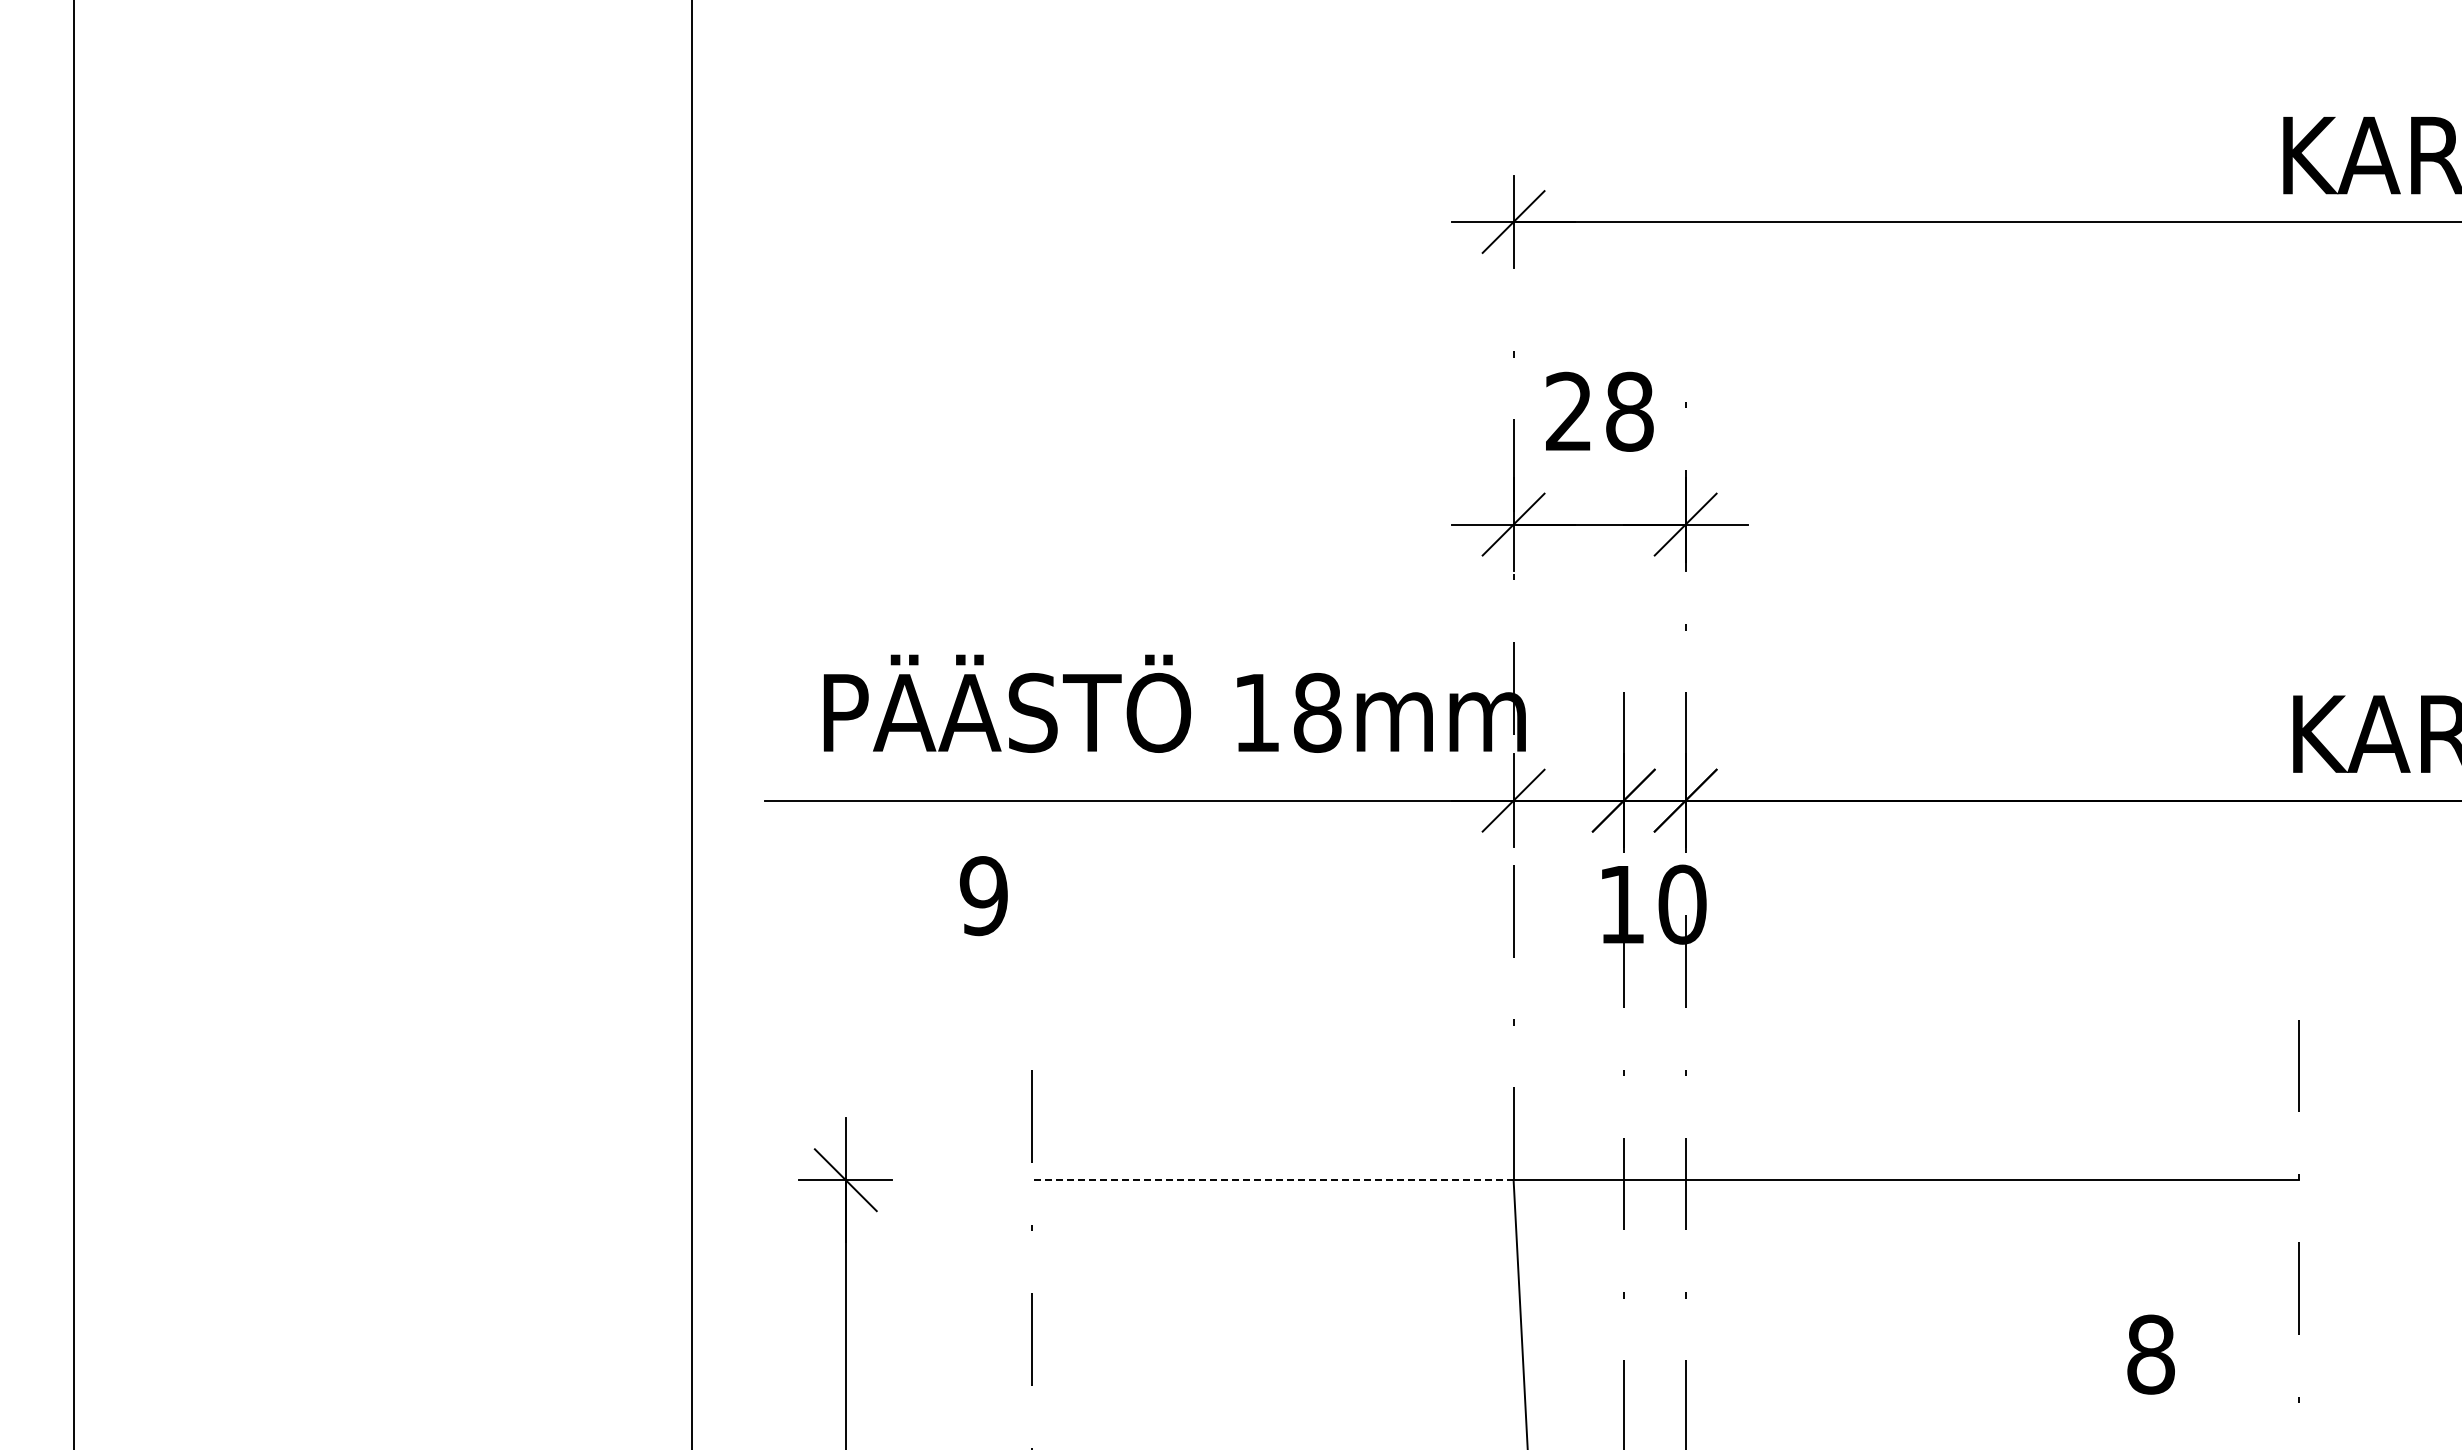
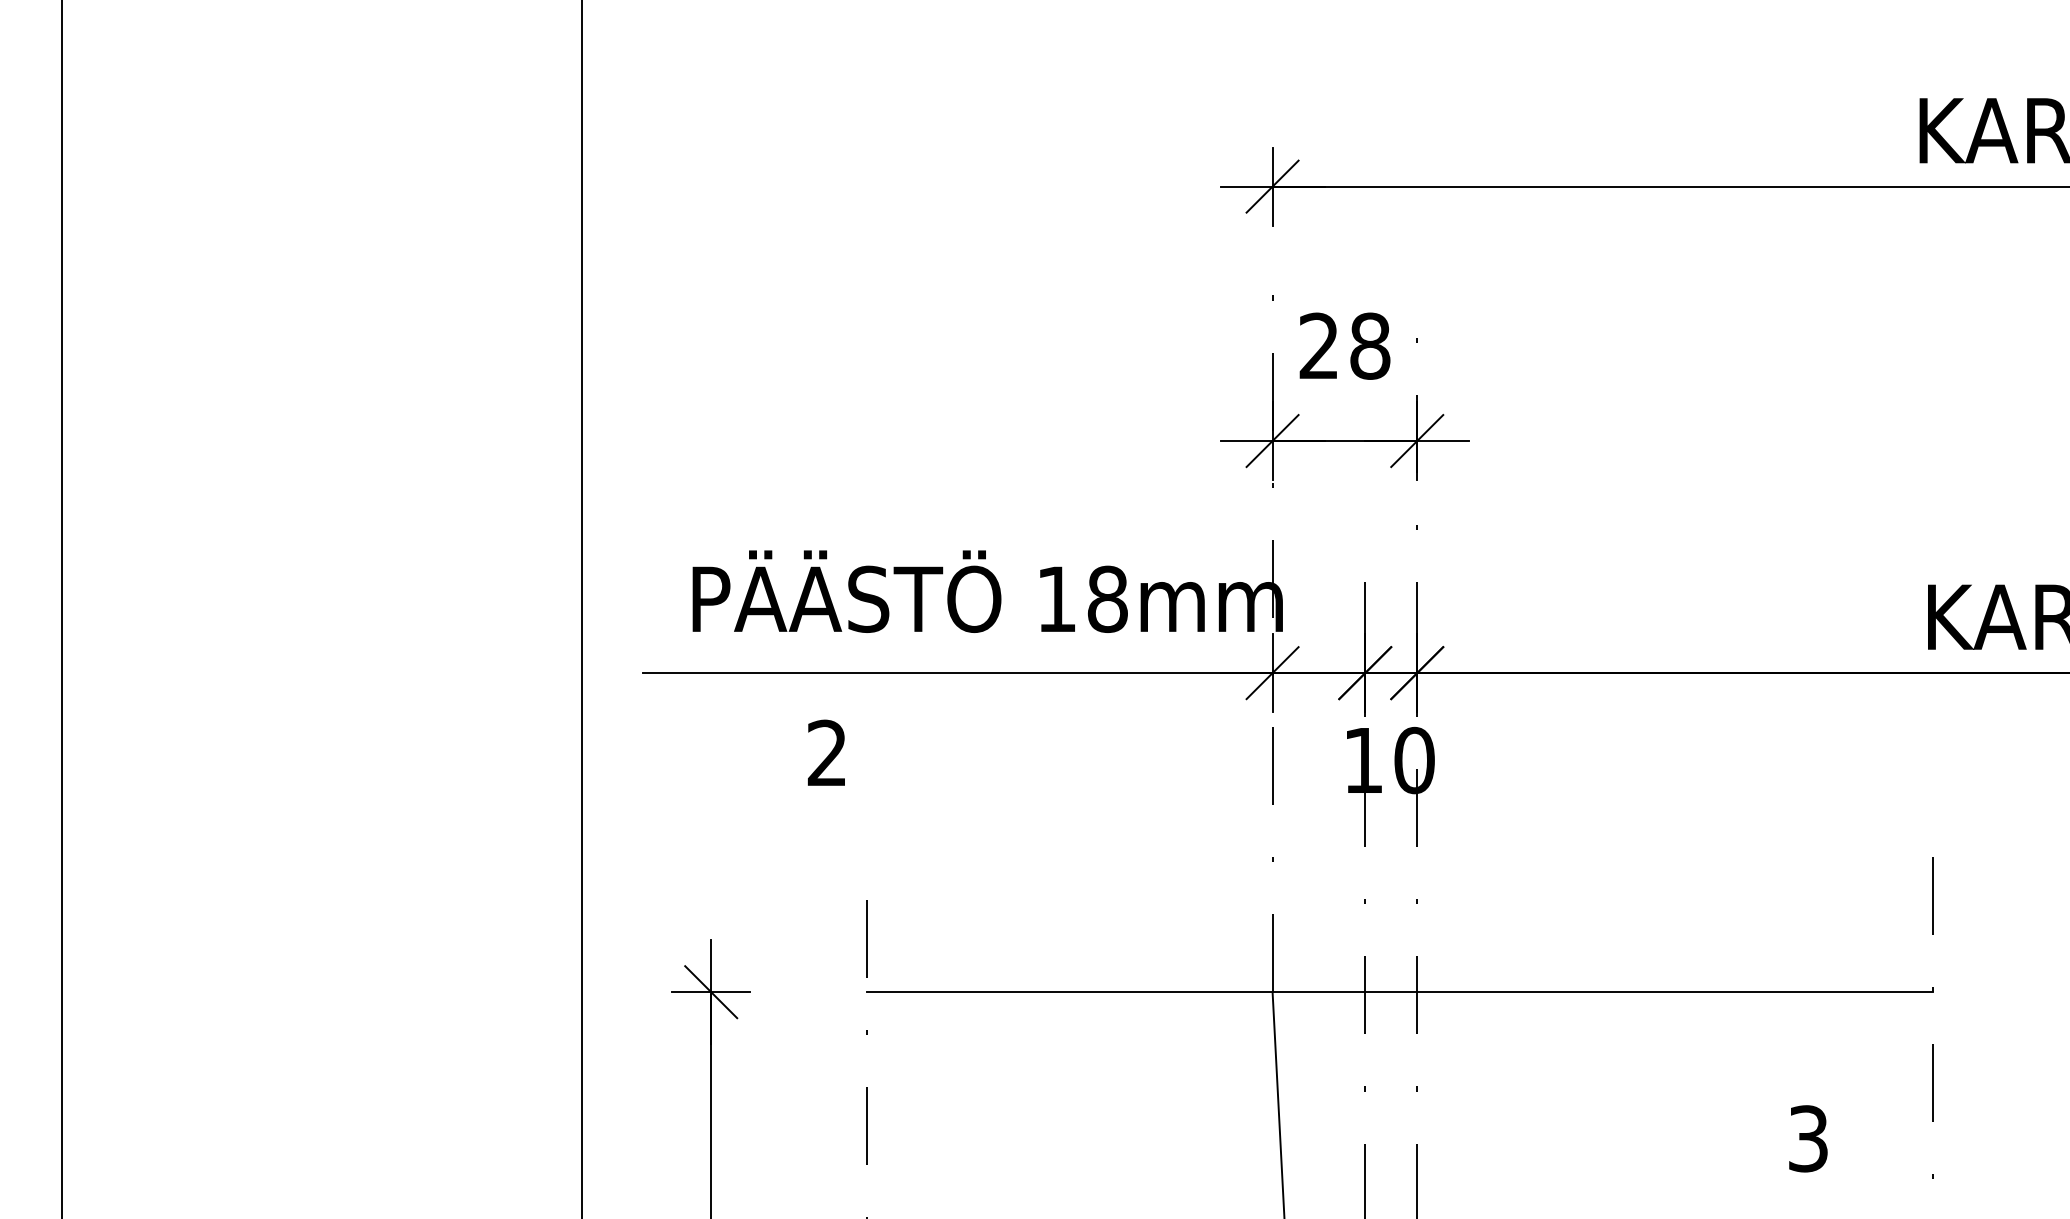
text: (983, 896) -> (826, 753), 9 -> 2
line: (1272, 1180) -> (1069, 992), dashed -> solid
text: (2150, 1354) -> (1808, 1138), 8 -> 3

